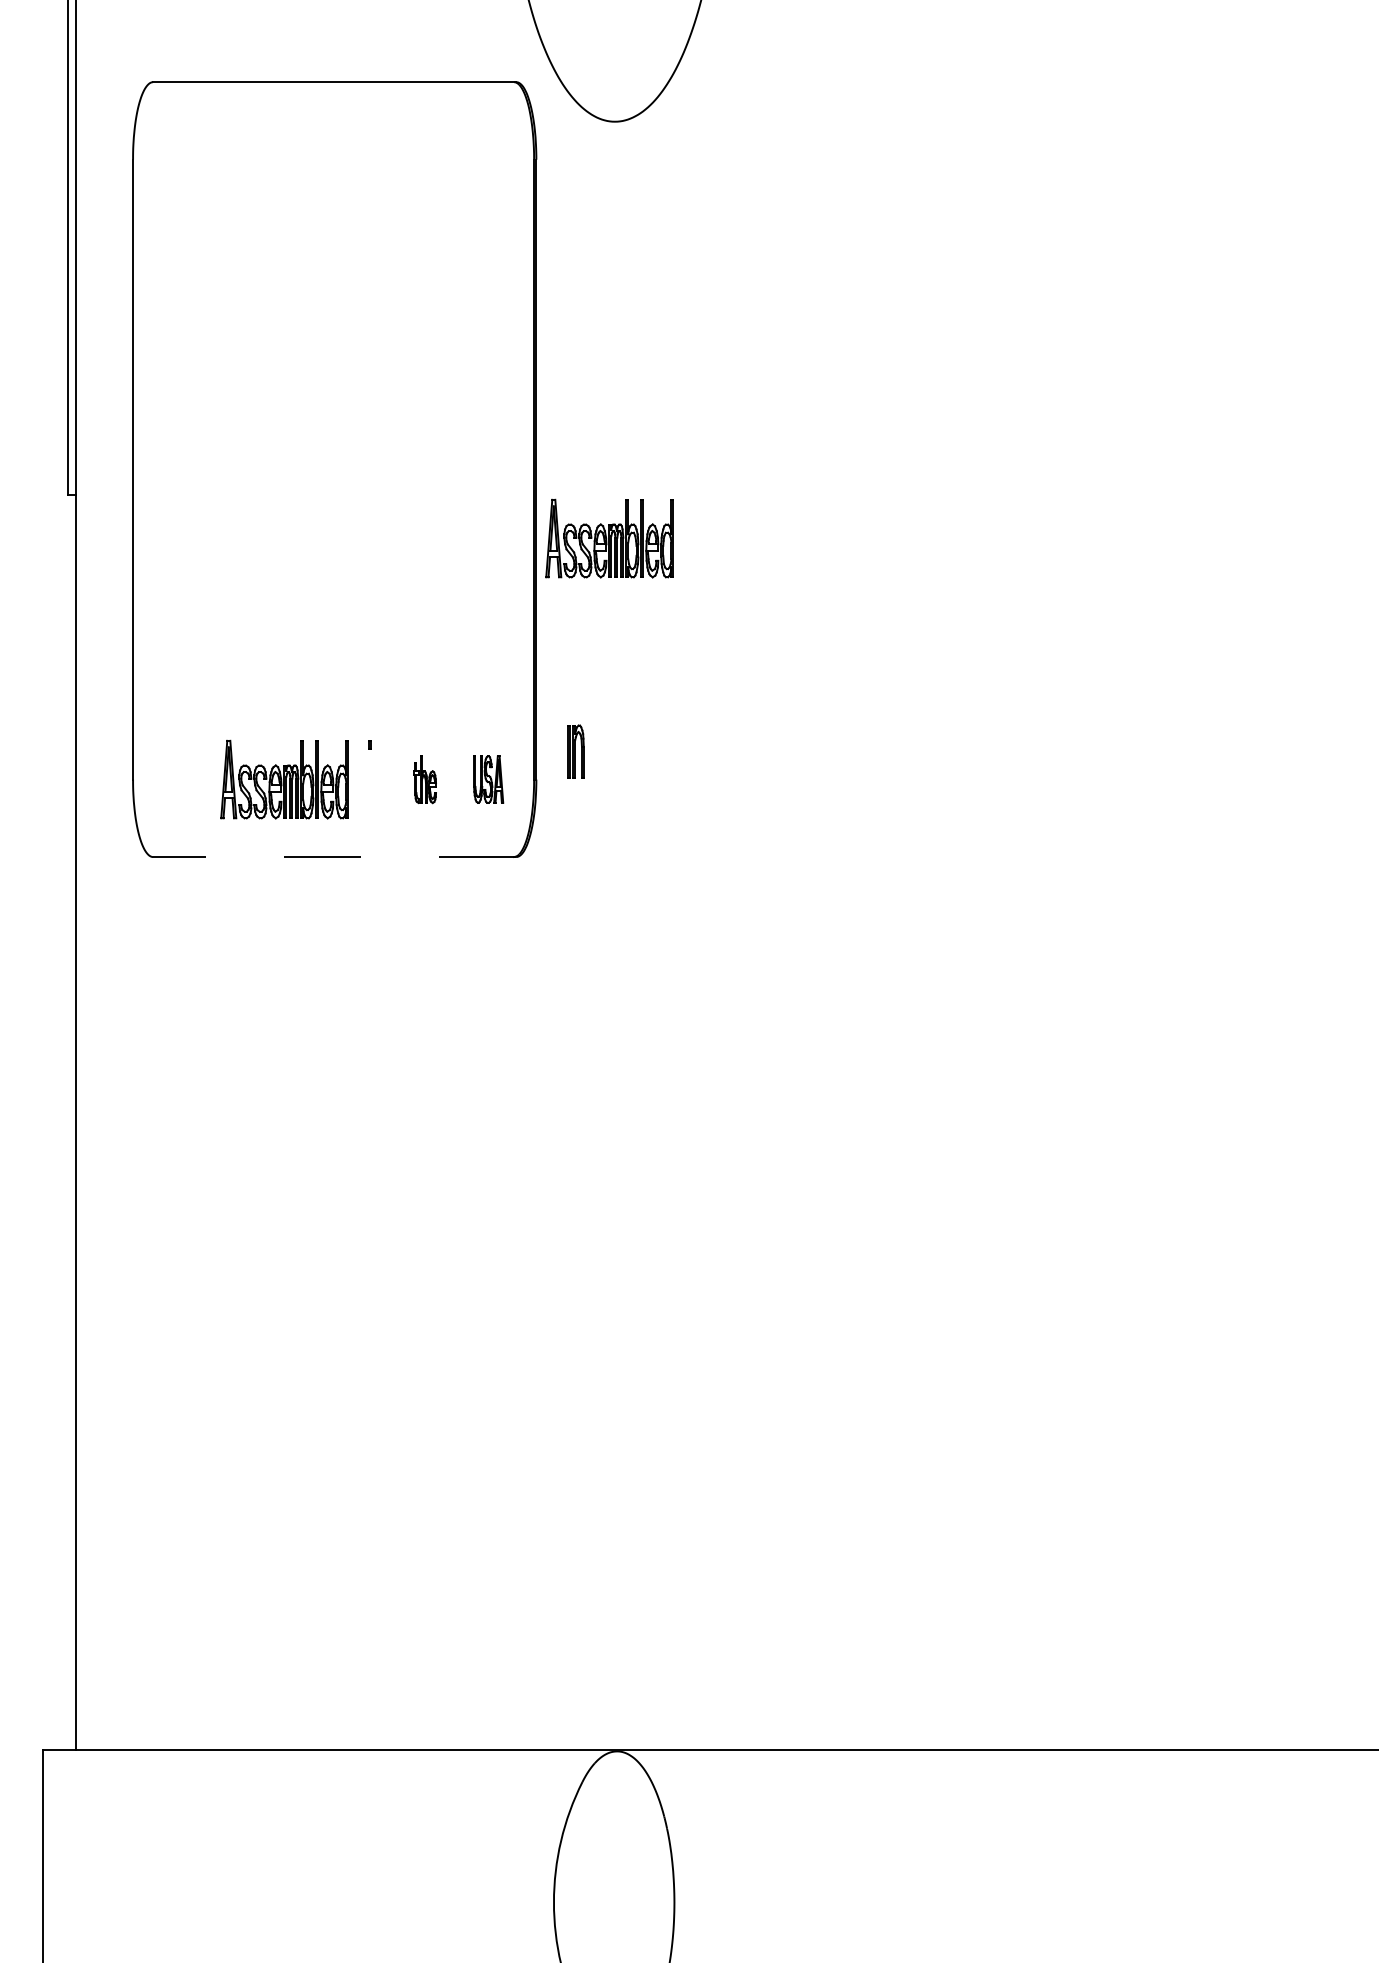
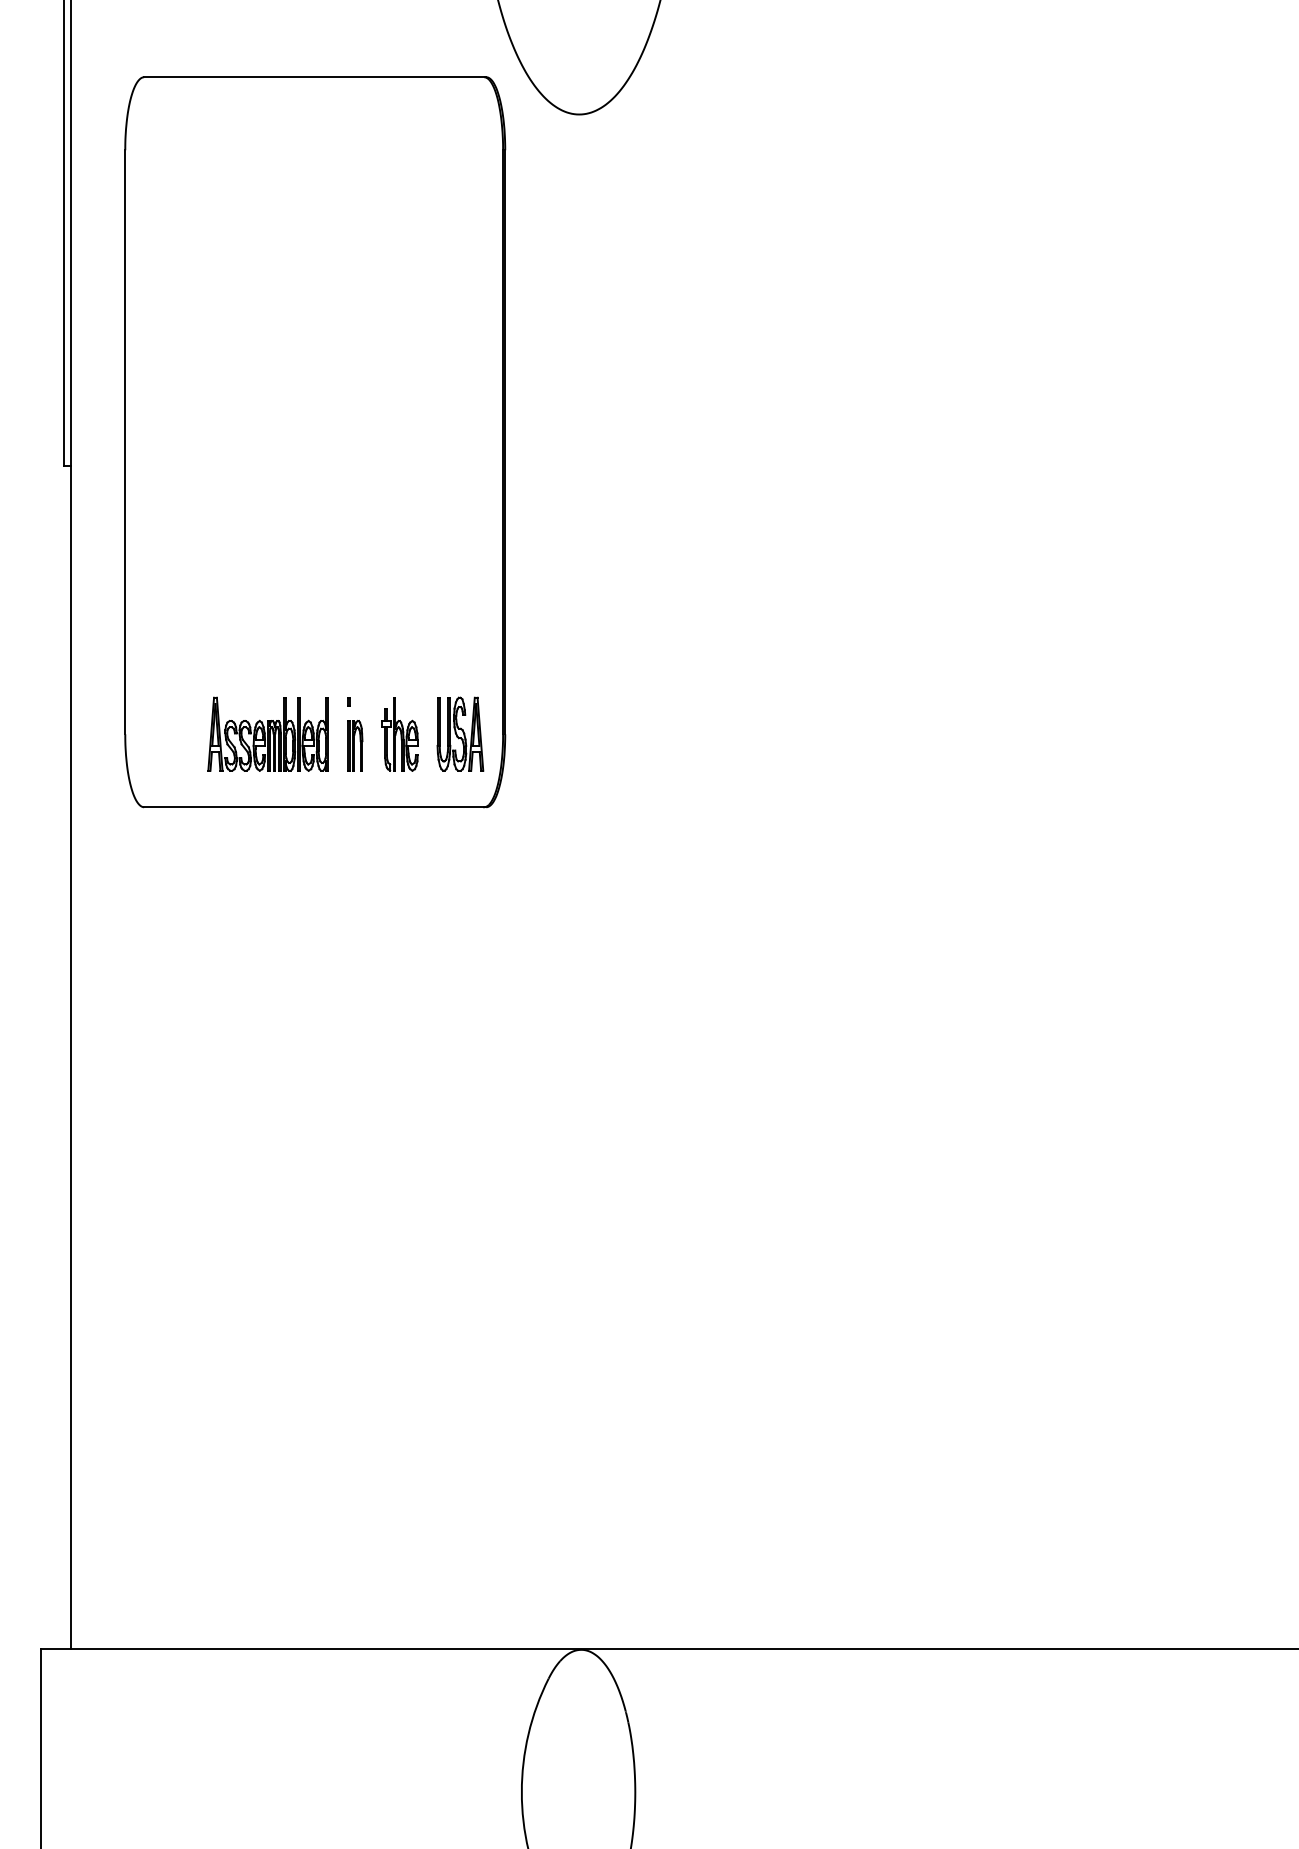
part: (609, 538) -> (574, 507), removed
part: (575, 751) -> (354, 745), moved
part: (424, 779) -> (399, 734), size x1.67
part: (488, 779) -> (460, 734), size x1.67
line: (334, 857) -> (315, 807), dashed -> solid

